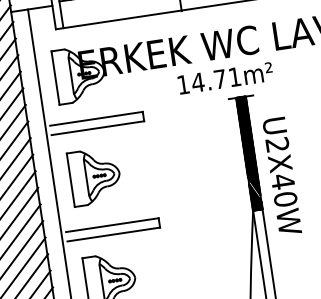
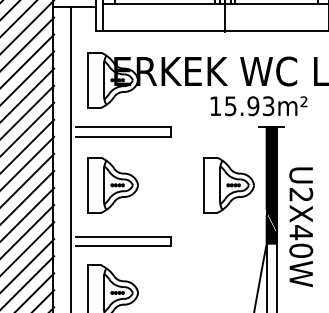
text: (216, 80) -> (249, 106), 14.71m² -> 15.93m²
part: (207, 160) -> (228, 185), added
text: (282, 176) -> (301, 227), moved

